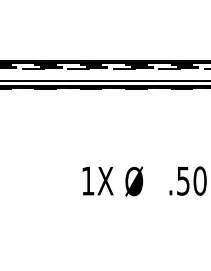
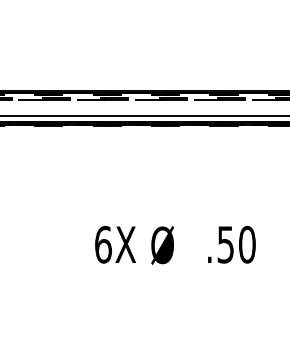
text: (88, 180) -> (103, 244), 1X -> 6X

